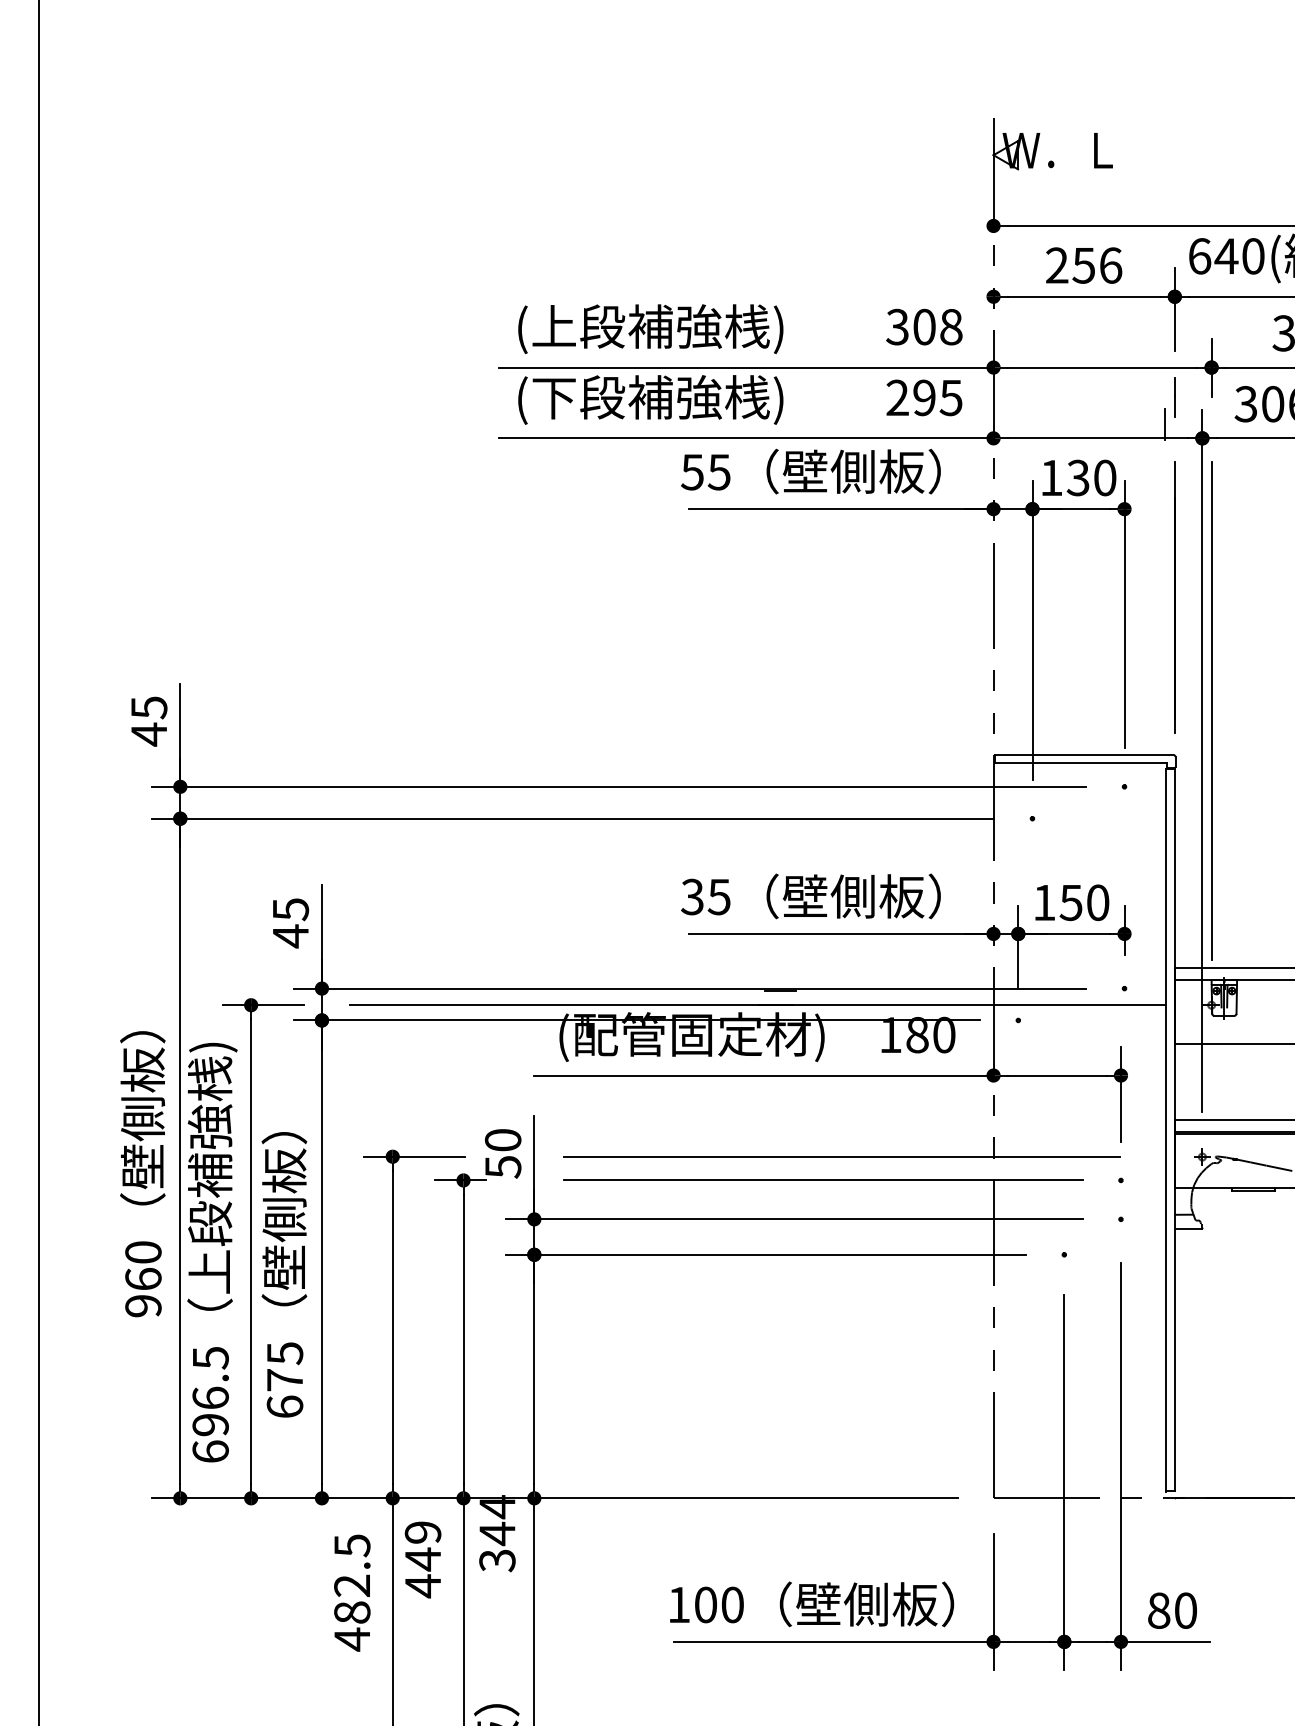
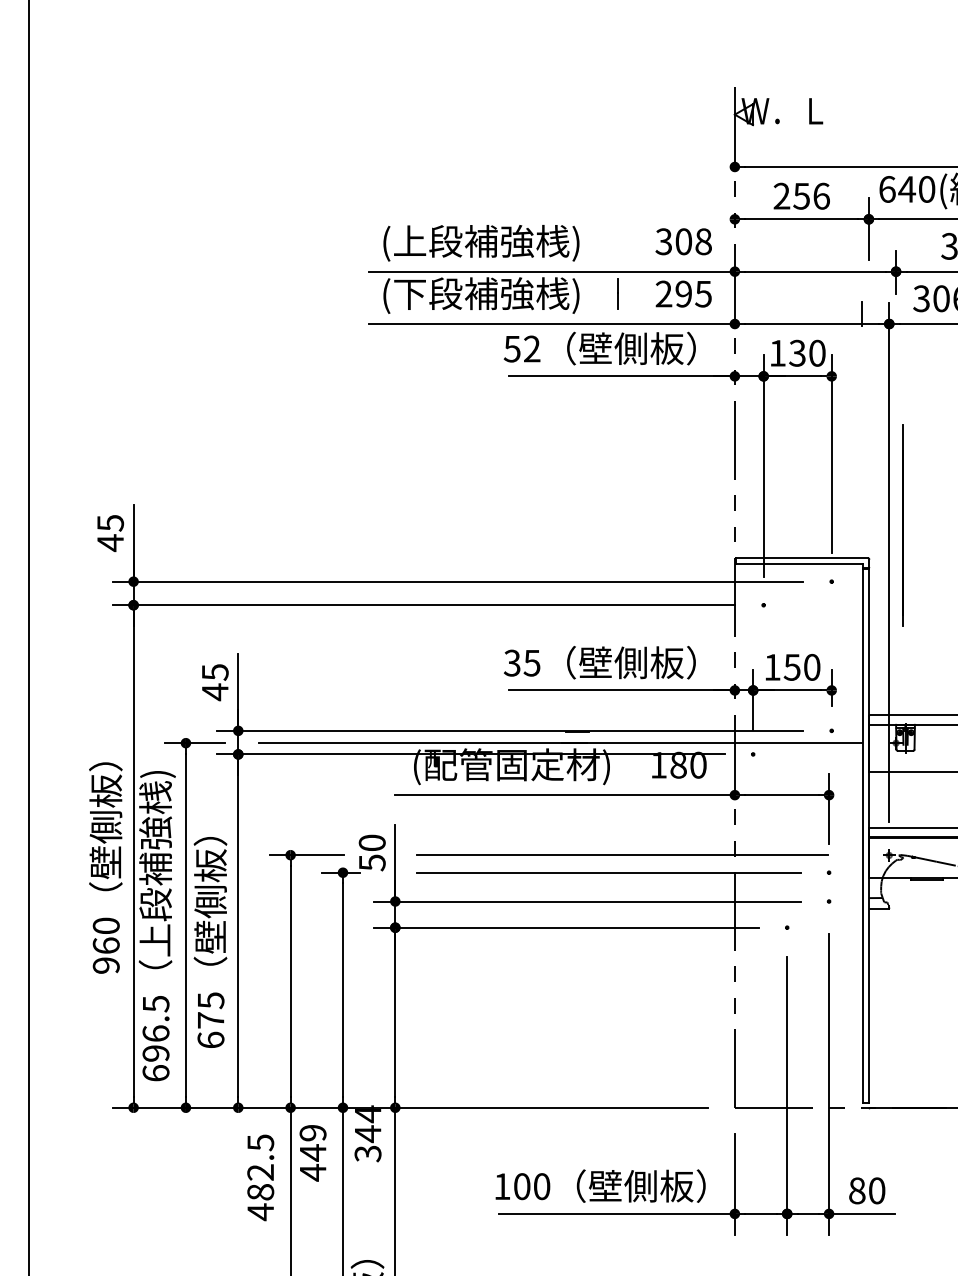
line: (1174, 397) -> (618, 293), moved
text: (718, 472) -> (531, 349), 55 -> 52
line: (1174, 597) -> (902, 525), moved
line: (1211, 711) -> (896, 525), removed

